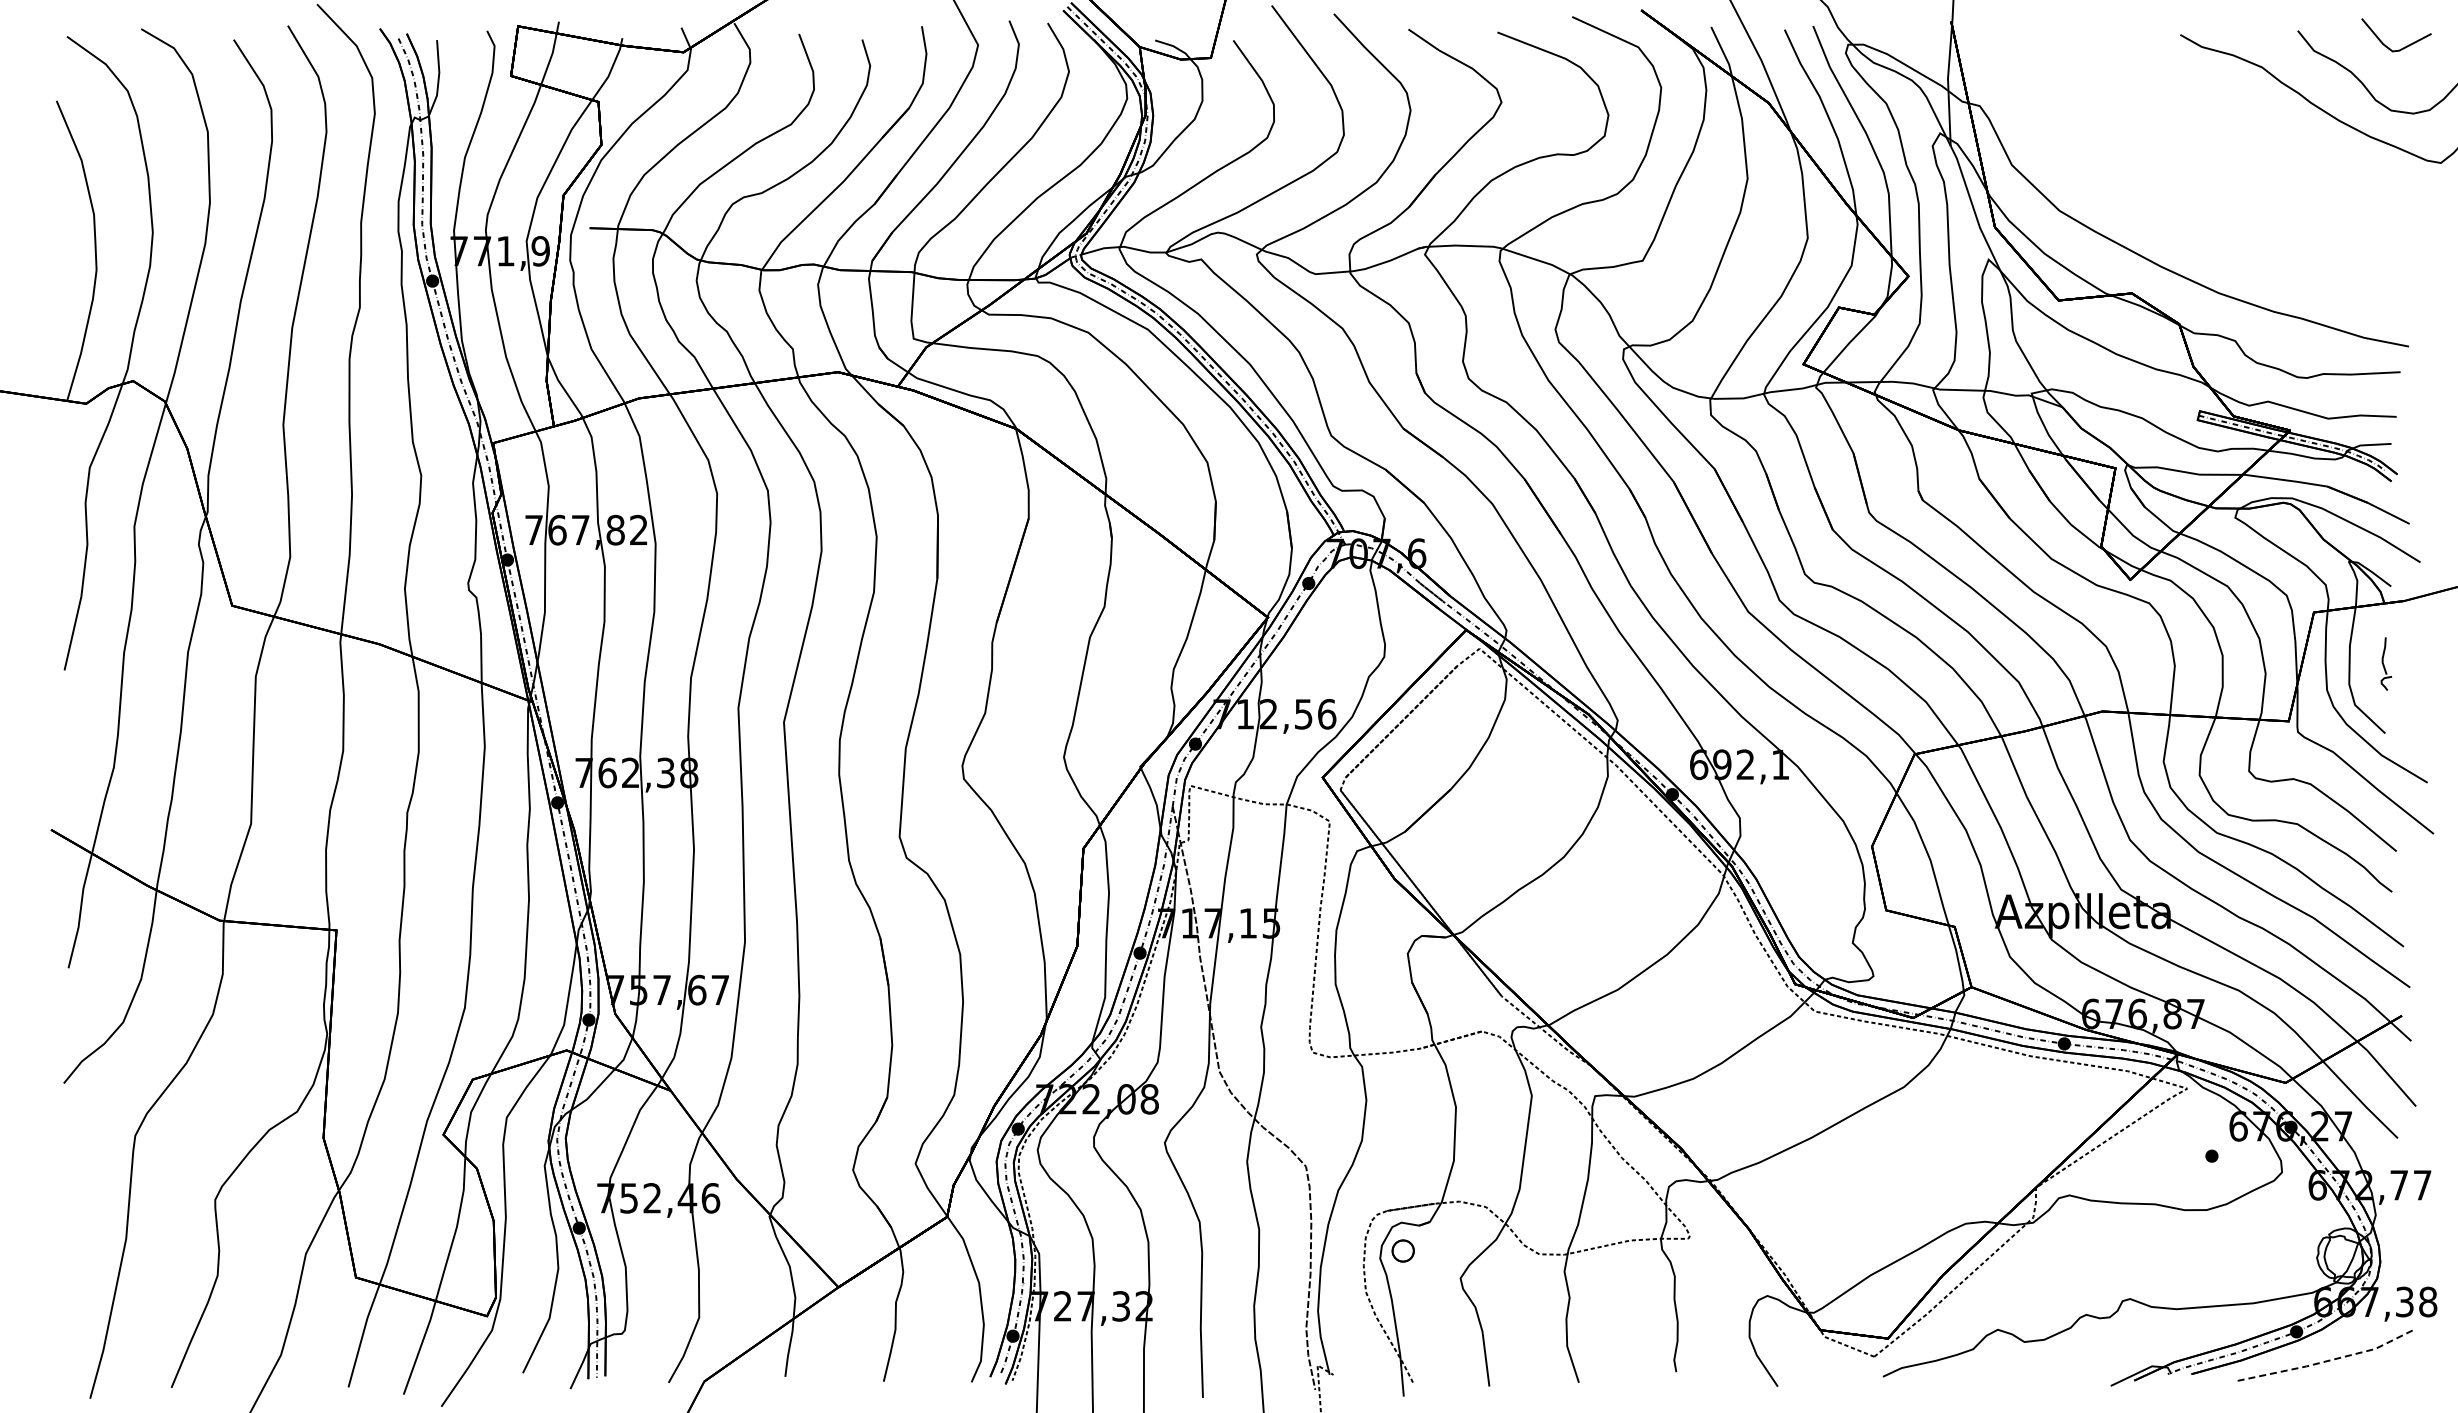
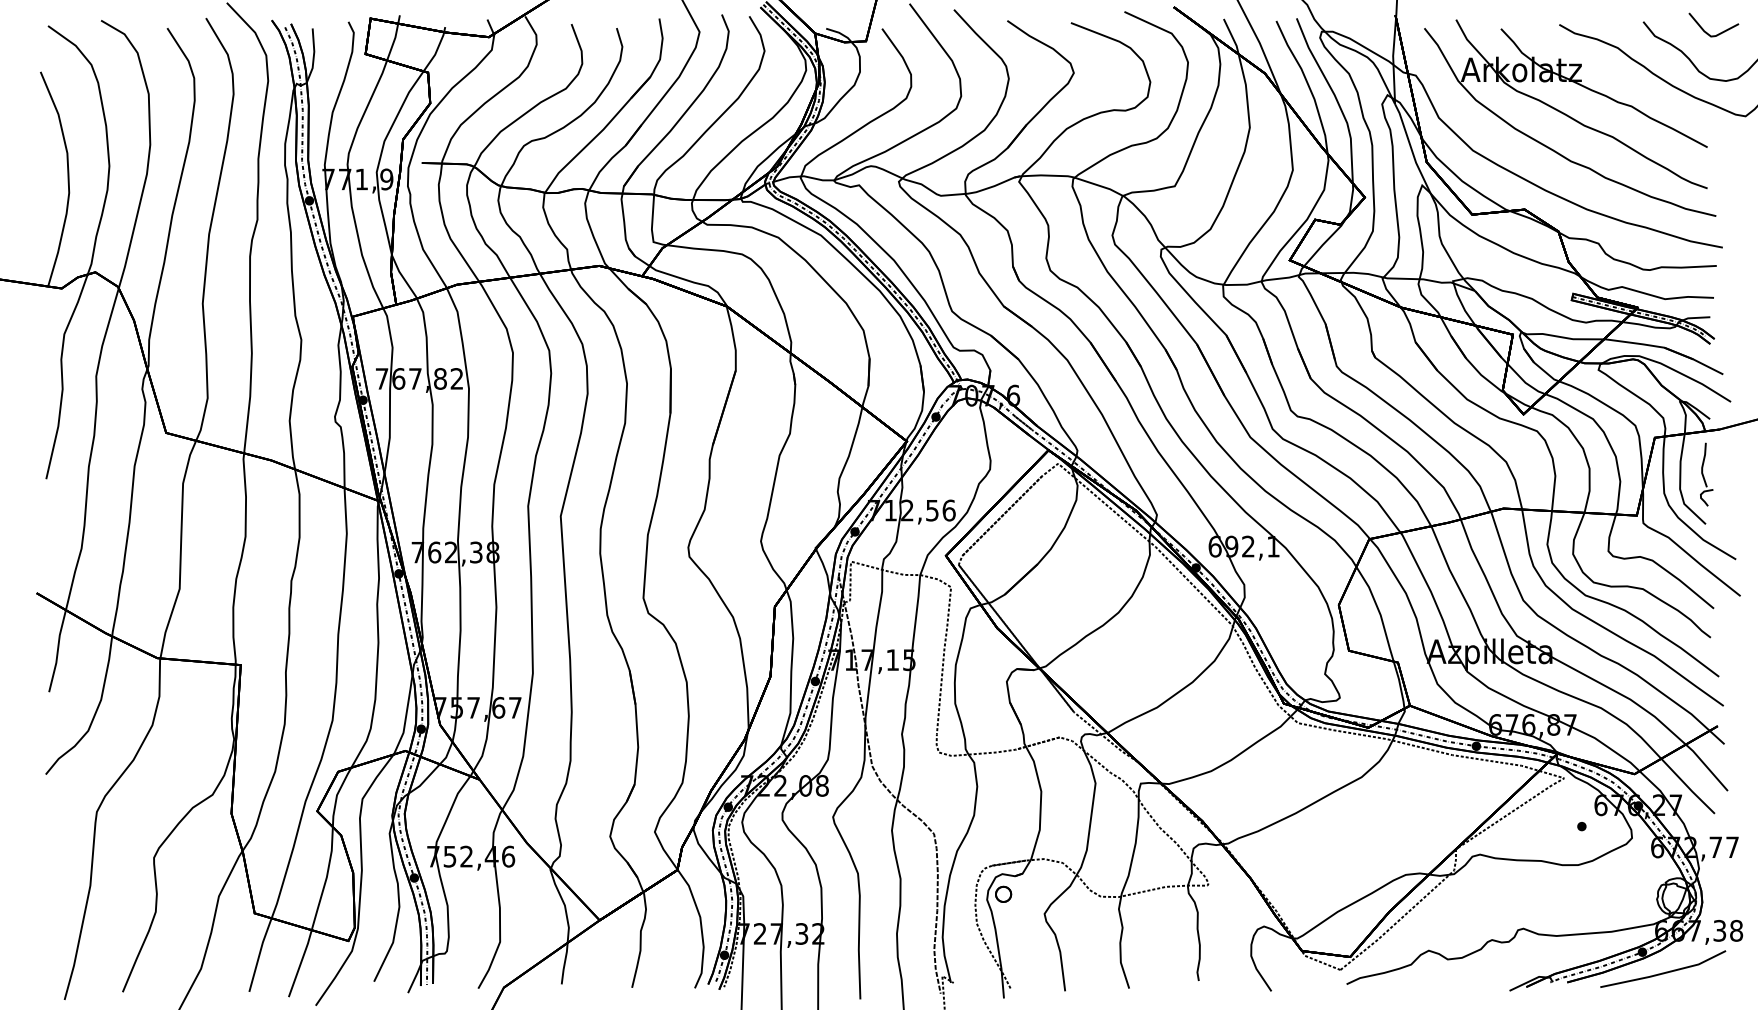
part: (2195, 165) -> (1570, 118), added
part: (2386, 663) -> (1706, 474), size x1.67
line: (2327, 1361) -> (1664, 973), dashed -> solid

